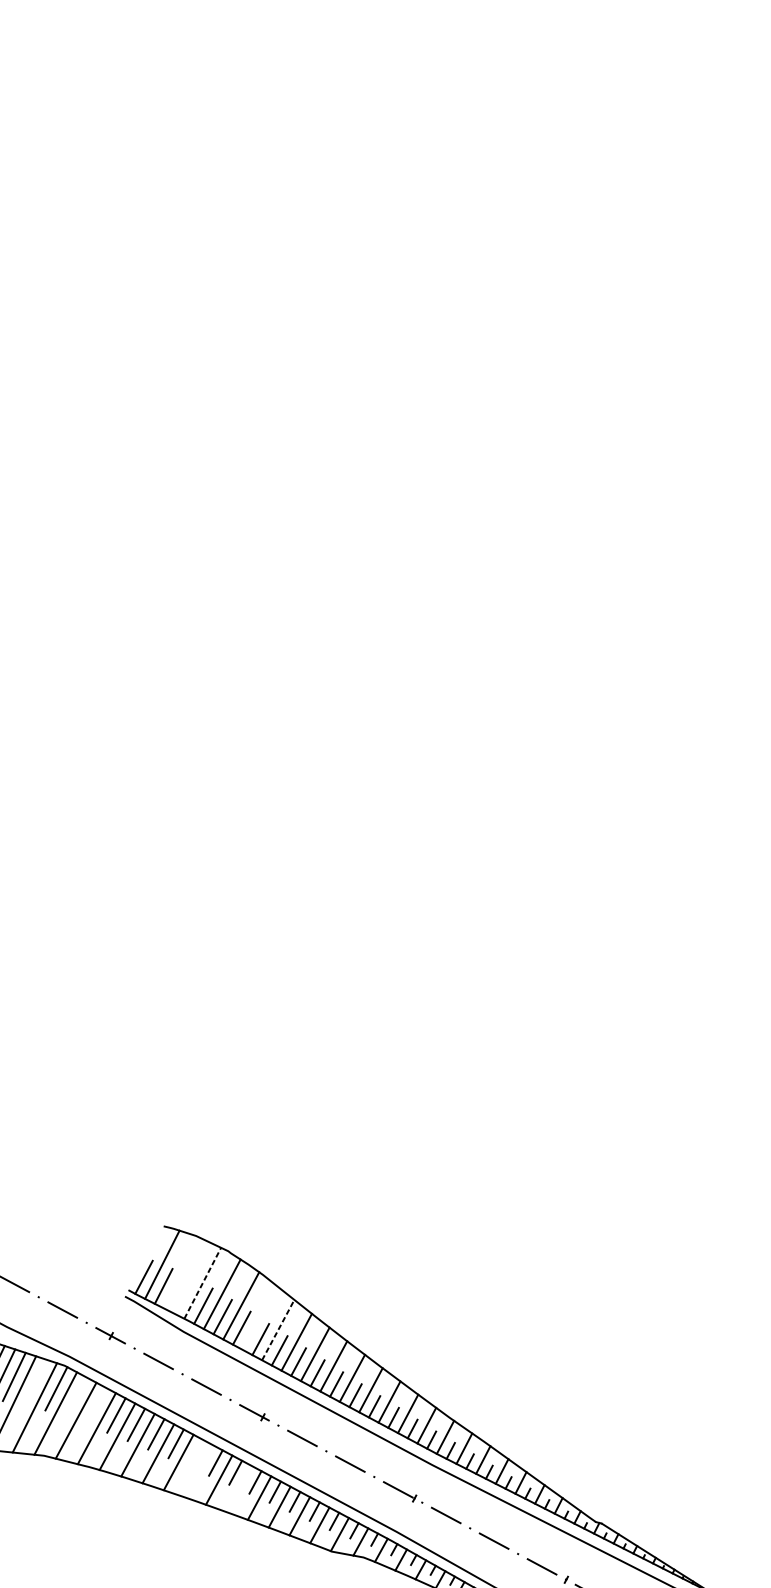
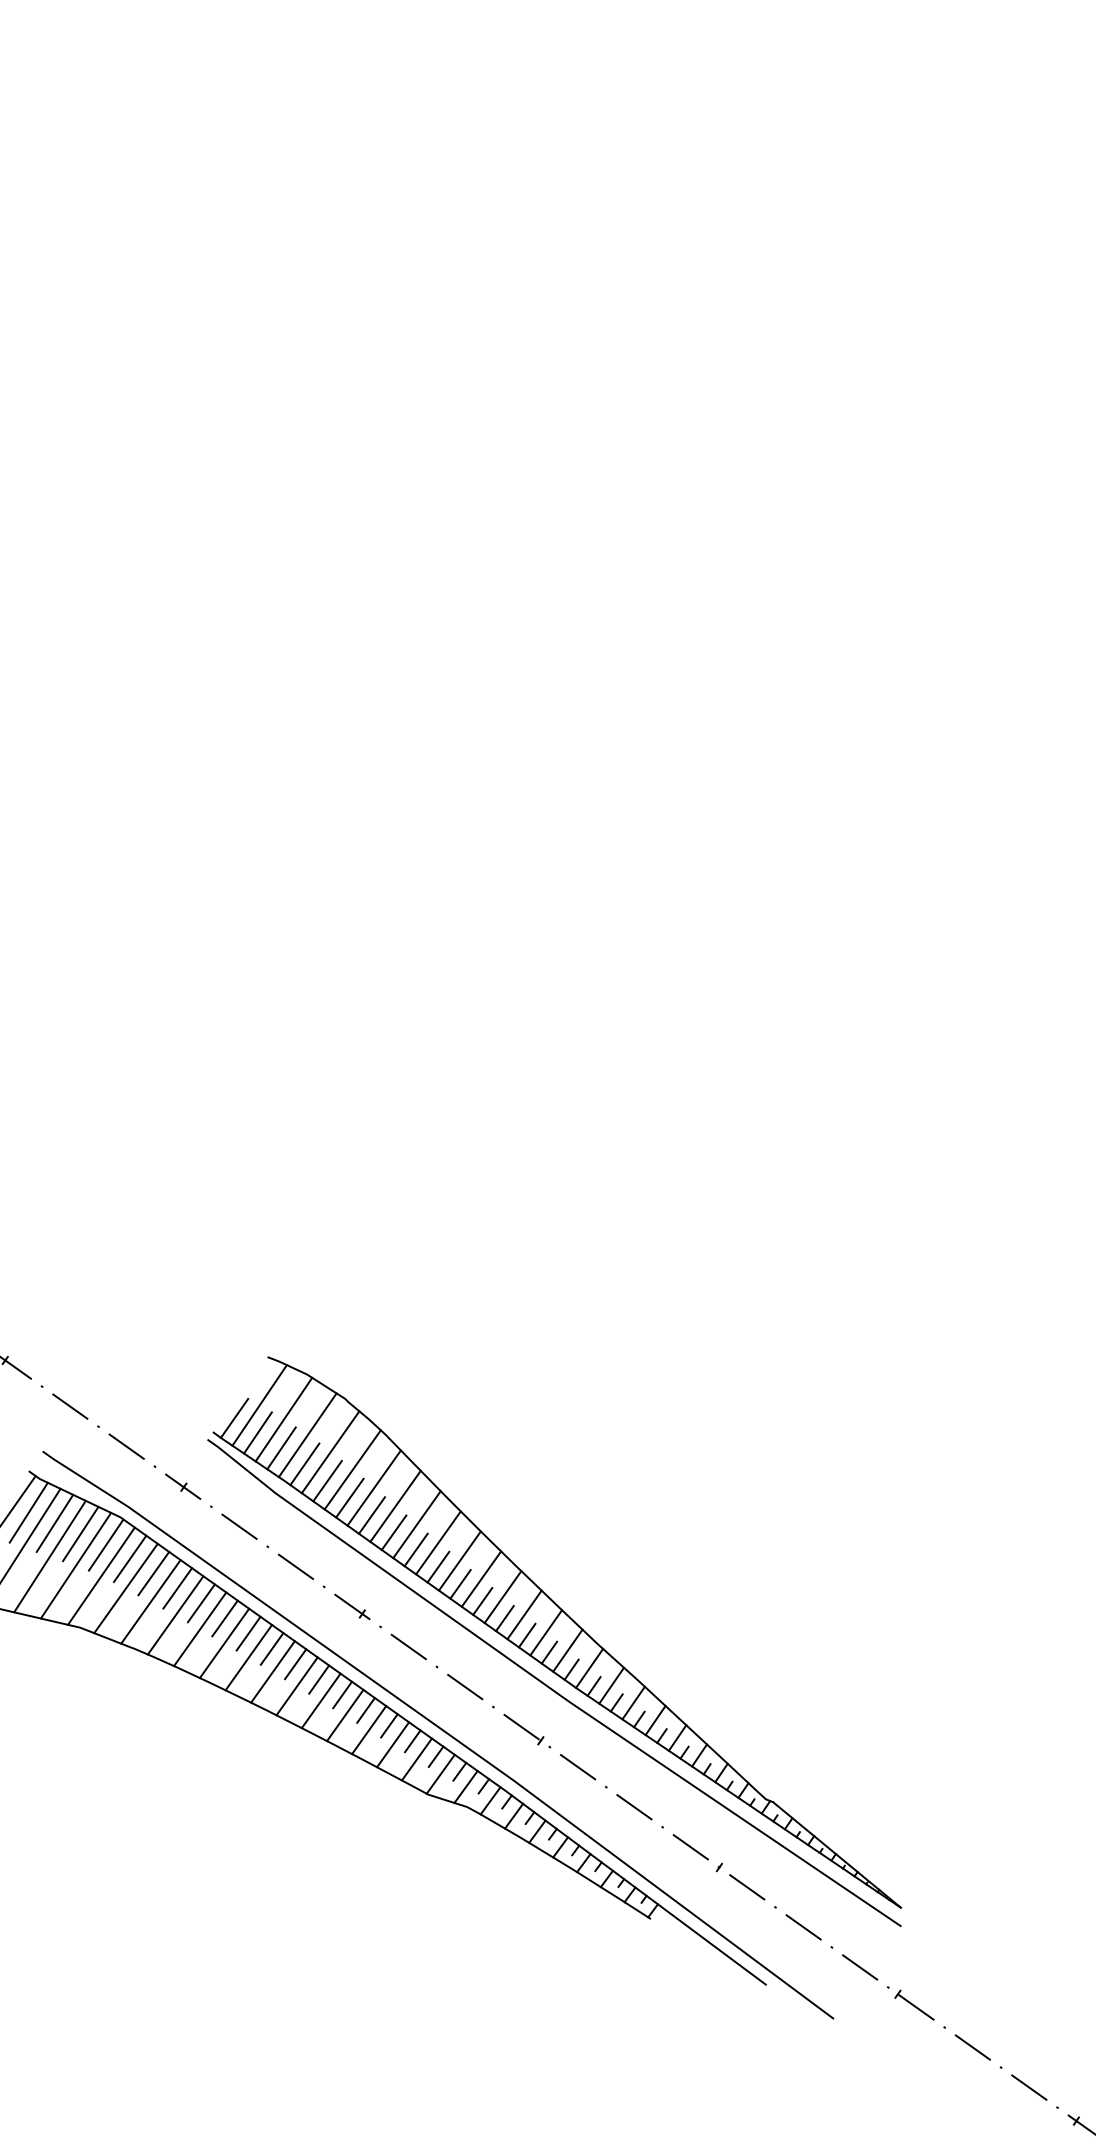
line: (182, 1273) -> (283, 1419), added
line: (202, 1283) -> (307, 1435), dashed -> solid
line: (183, 1296) -> (281, 1448), added
line: (259, 1317) -> (373, 1487), added
line: (278, 1329) -> (395, 1505), dashed -> solid
line: (35, 1382) -> (80, 1533), added
line: (76, 1396) -> (130, 1558), added
line: (96, 1406) -> (153, 1573), added
line: (195, 1453) -> (271, 1648), added
line: (198, 1471) -> (272, 1671), added
line: (238, 1488) -> (320, 1700), added

